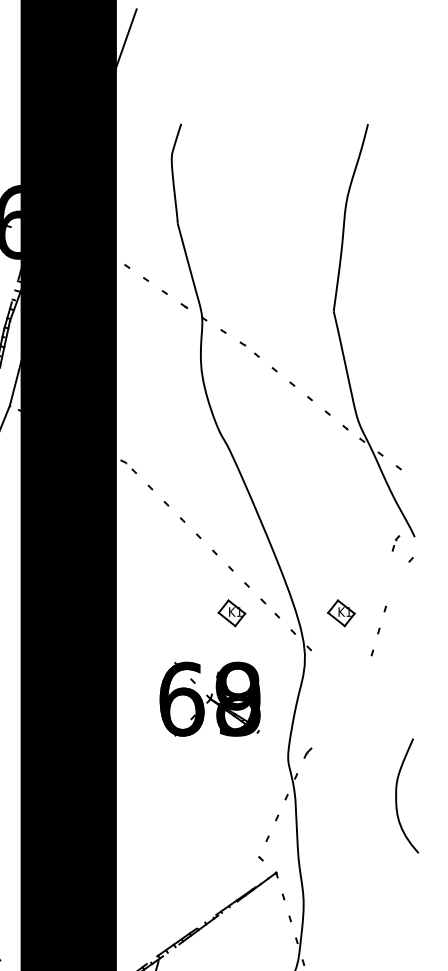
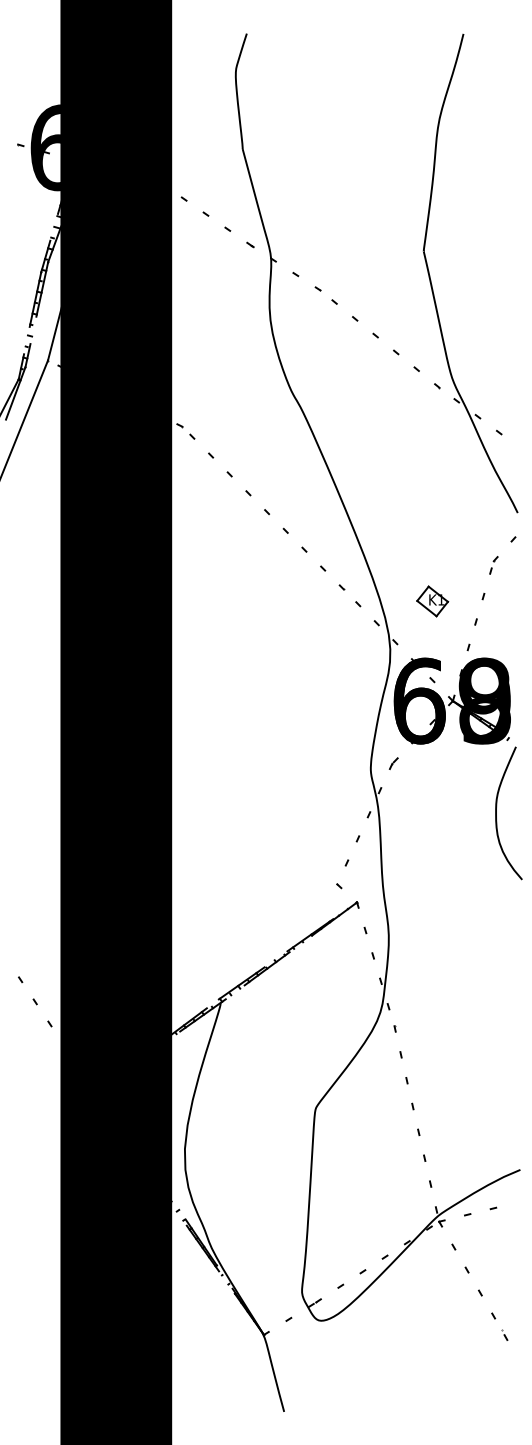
part: (395, 543) -> (493, 565), moved
part: (231, 613) -> (305, 601), removed
part: (209, 698) -> (451, 700), moved

